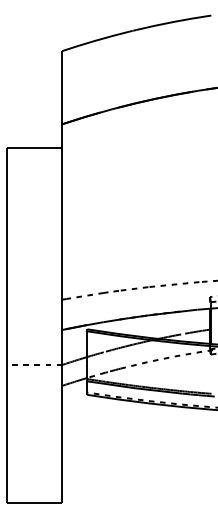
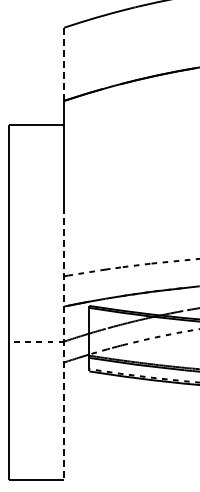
line: (62, 87) -> (64, 64), solid -> dashed
line: (62, 367) -> (64, 344), solid -> dashed

